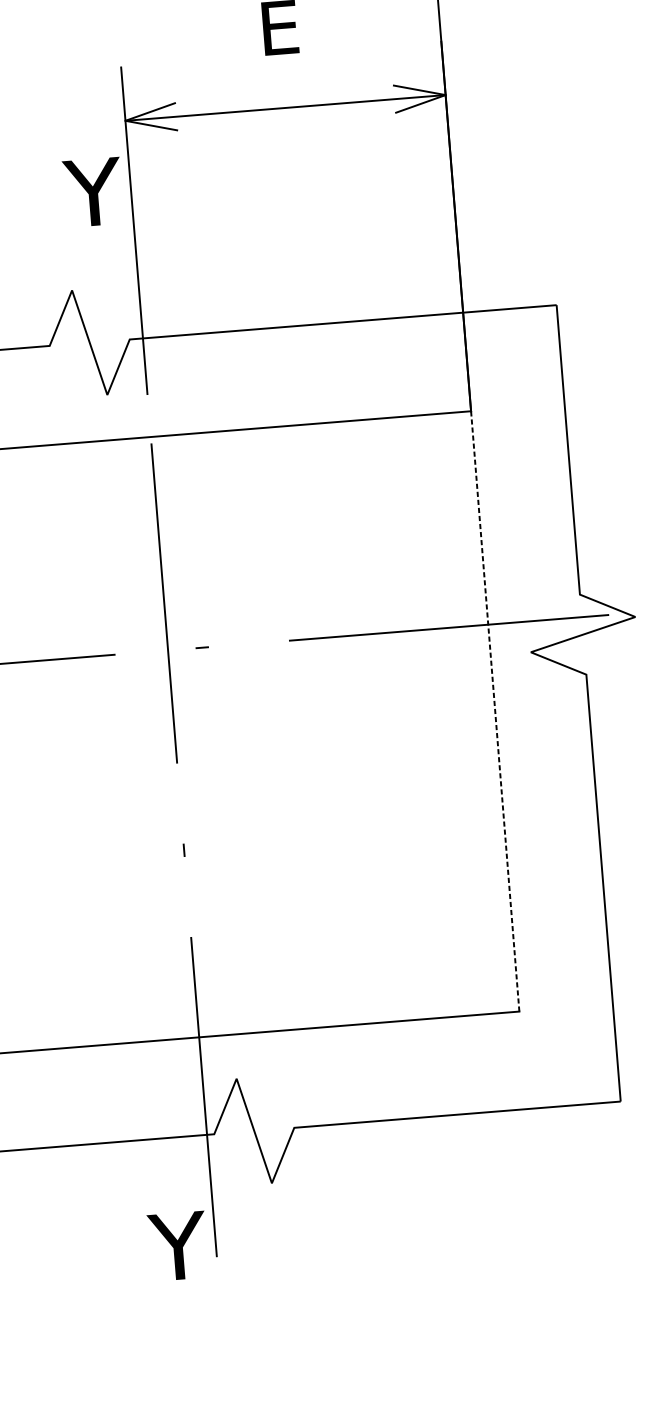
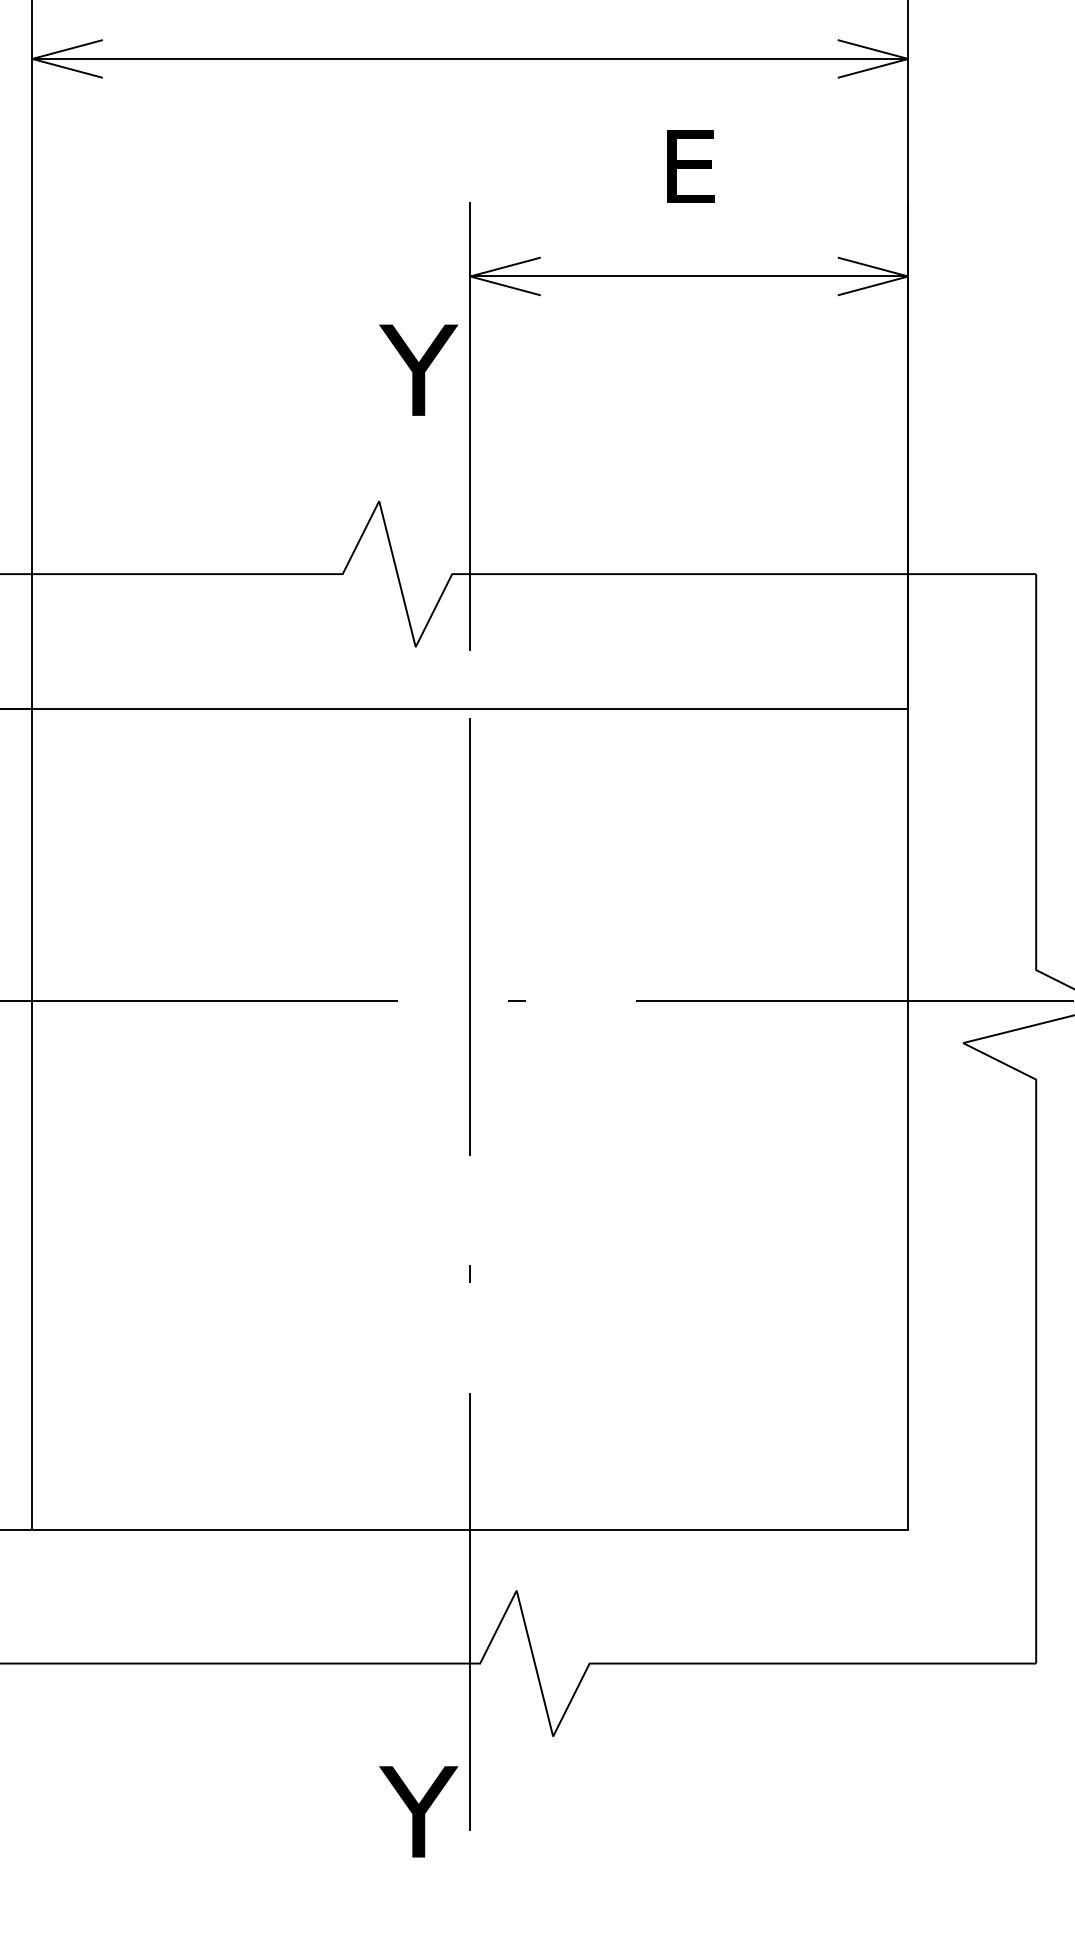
line: (495, 711) -> (908, 1119), dashed -> solid

